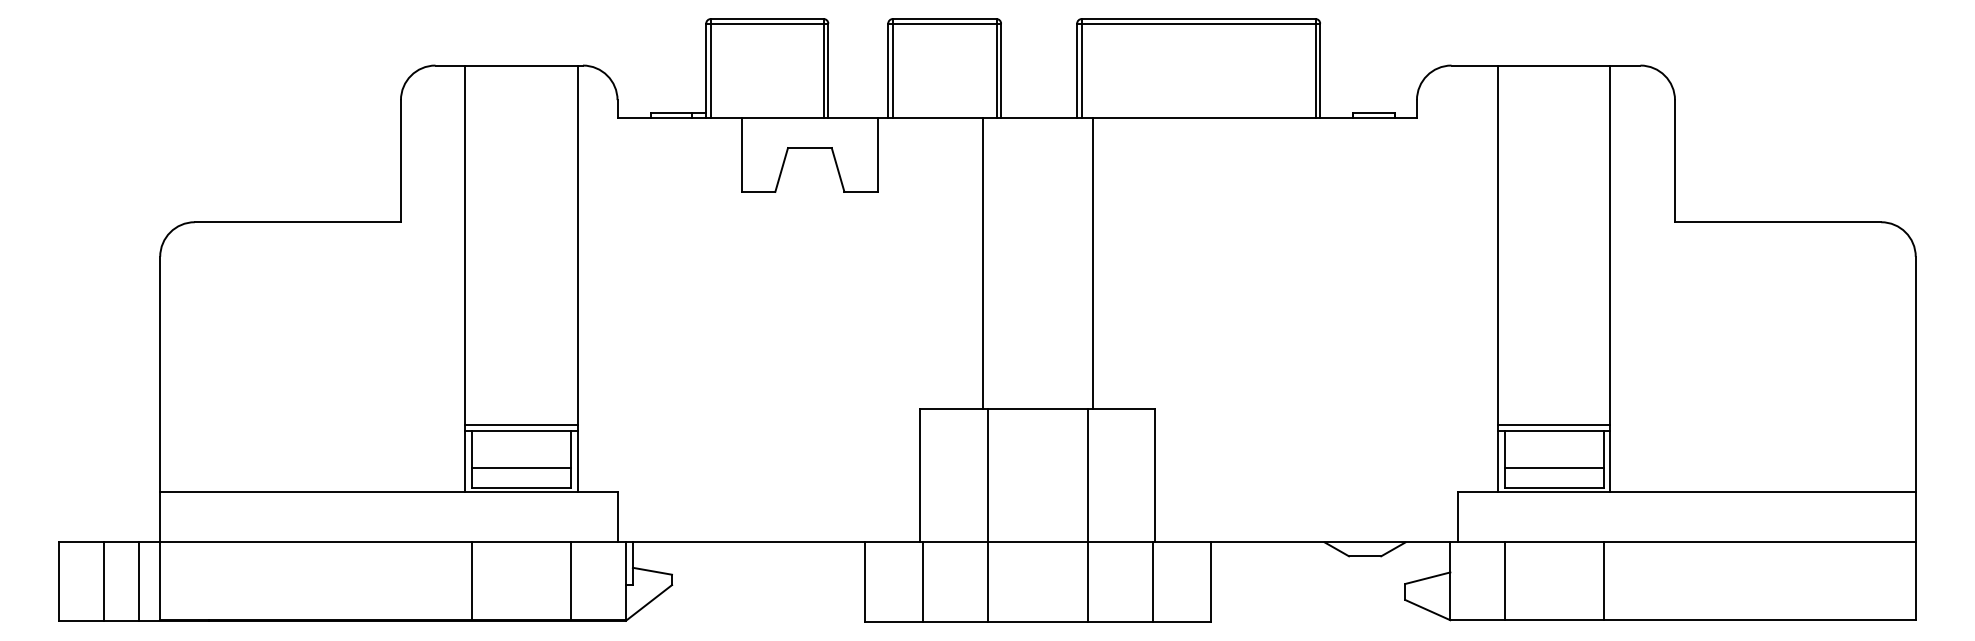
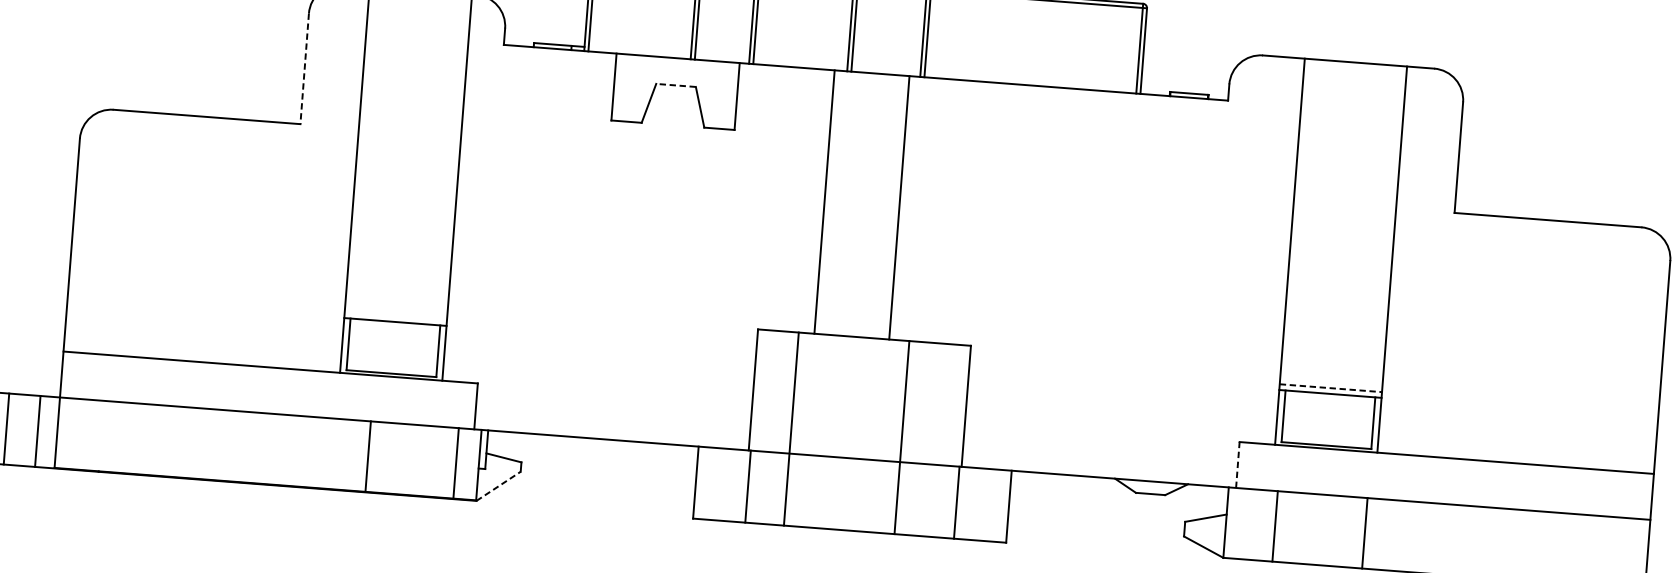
line: (809, 148) -> (675, 85), solid -> dashed
line: (400, 161) -> (304, 69), solid -> dashed
line: (1093, 263) -> (899, 207), moved
line: (521, 424) -> (395, 315), removed
line: (1554, 424) -> (1331, 387), solid -> dashed
line: (521, 467) -> (392, 354), removed
line: (1553, 467) -> (1327, 426), removed
line: (988, 514) -> (791, 428), moved
line: (1458, 516) -> (1237, 464), solid -> dashed
line: (472, 581) -> (368, 456), moved
line: (571, 581) -> (456, 463), moved
line: (649, 602) -> (499, 485), solid -> dashed

